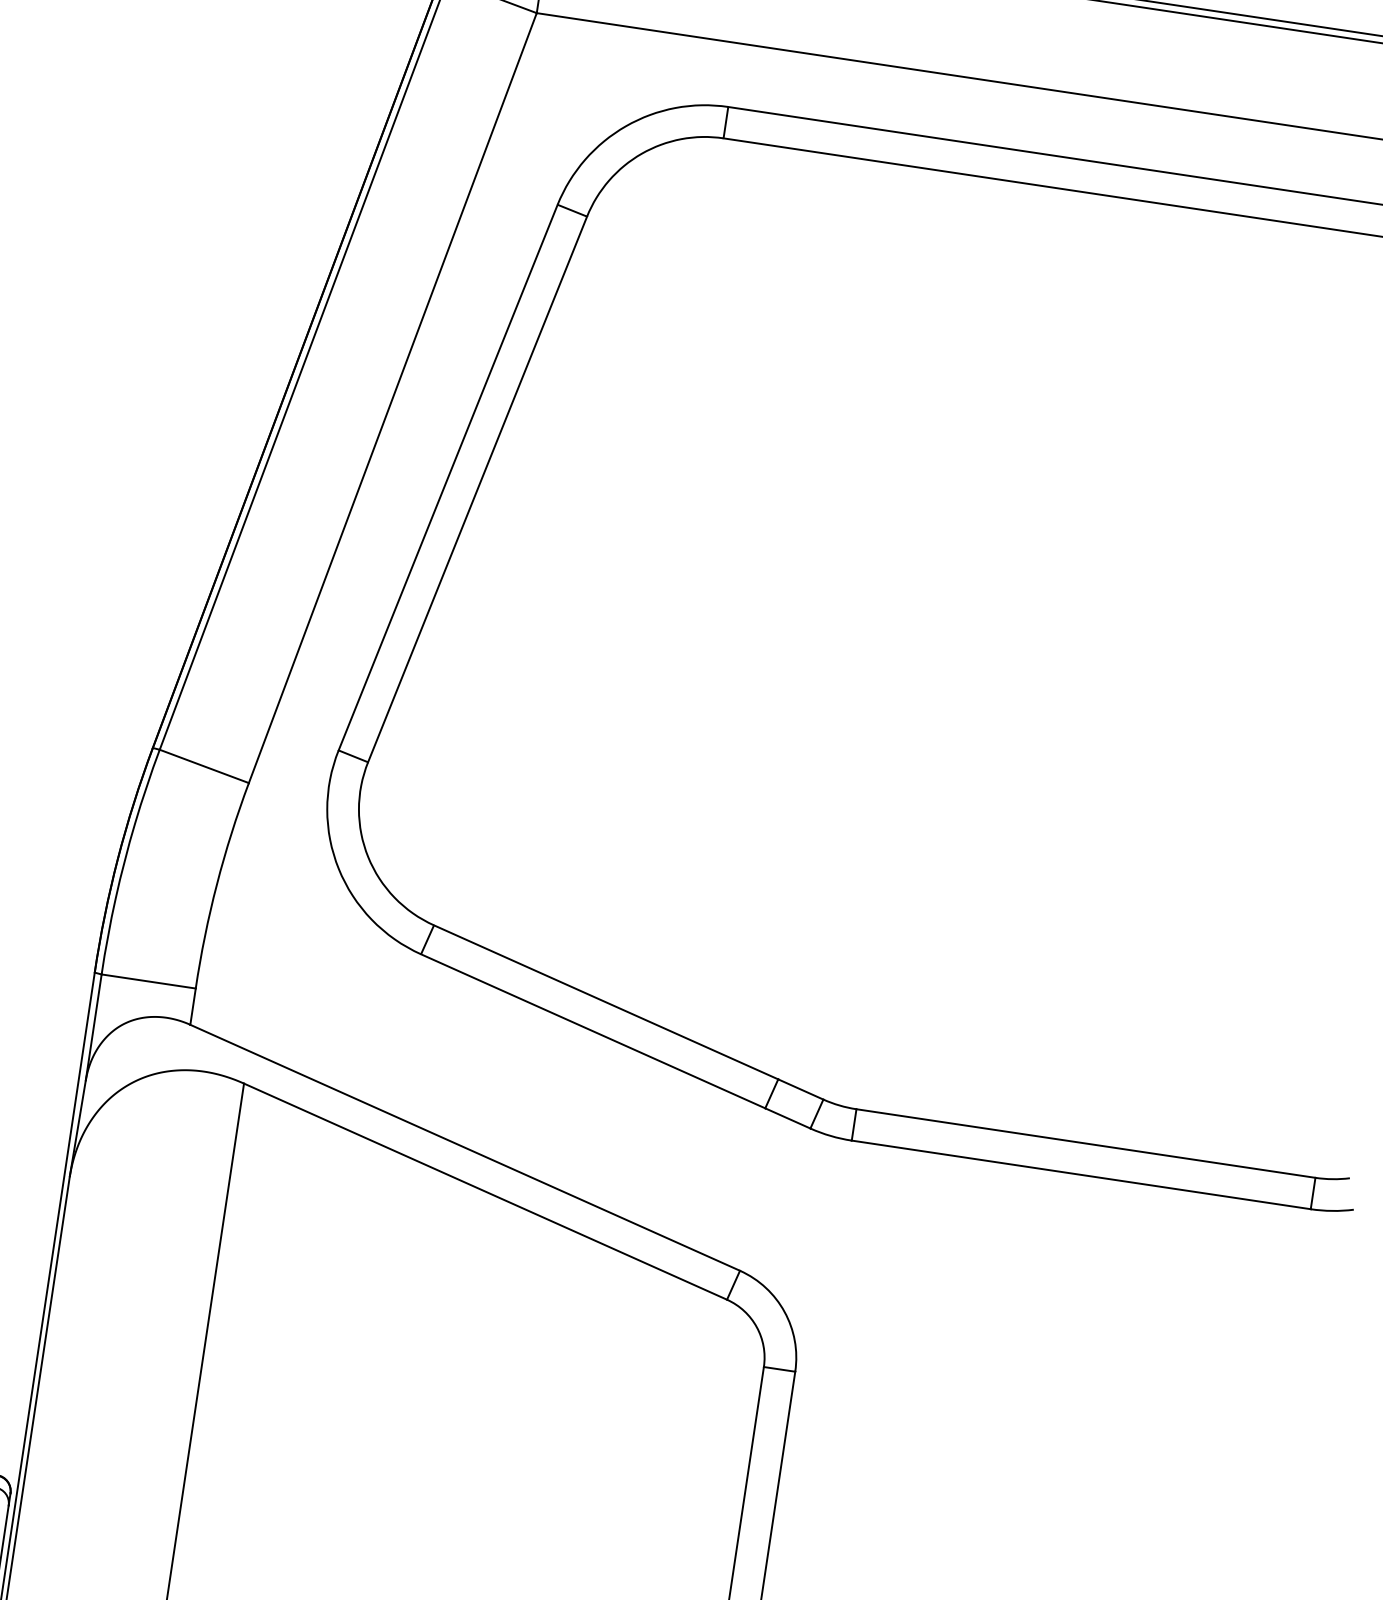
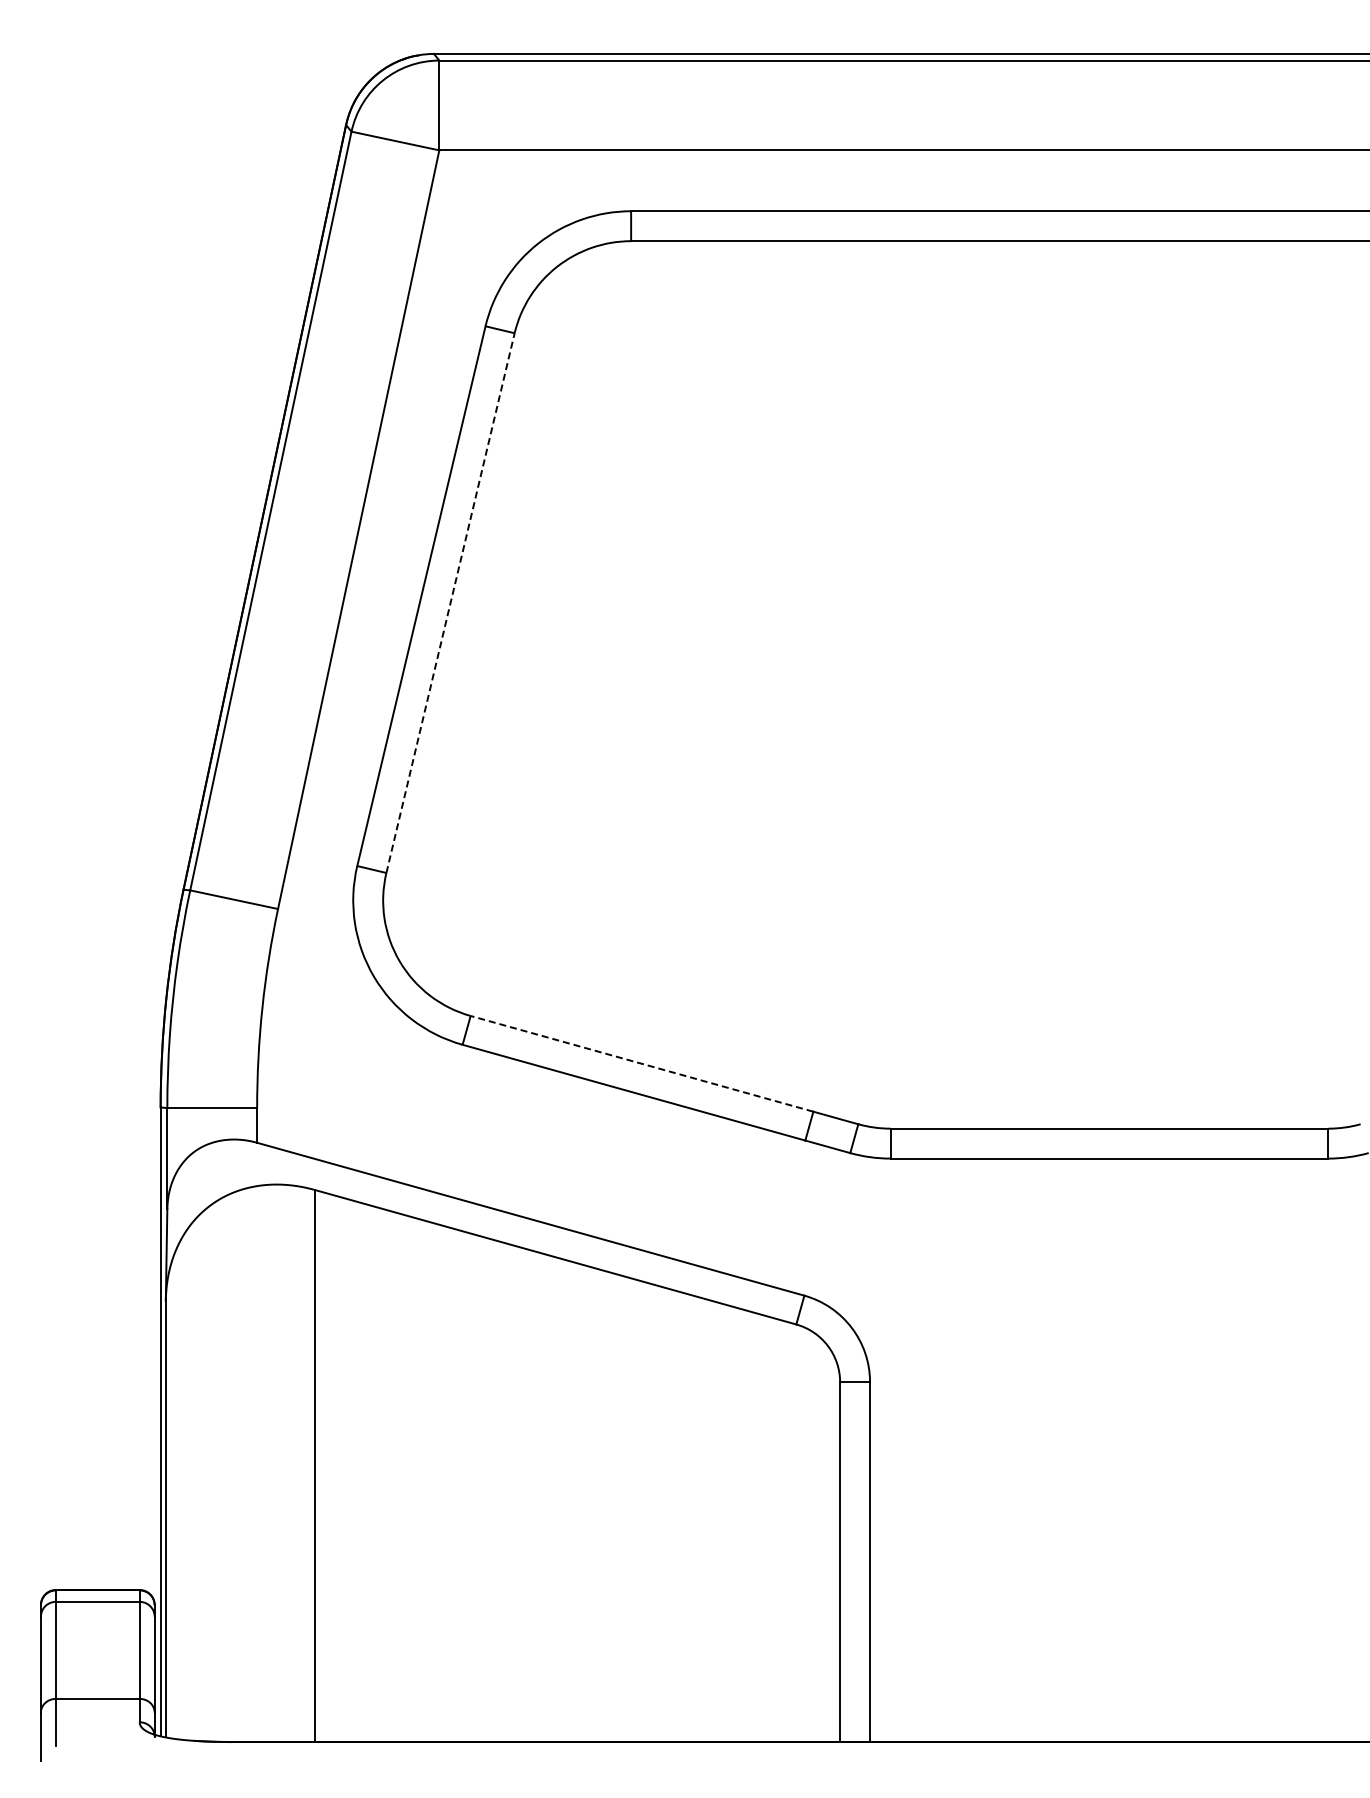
line: (477, 488) -> (450, 602), solid -> dashed
line: (606, 1002) -> (642, 1063), solid -> dashed

